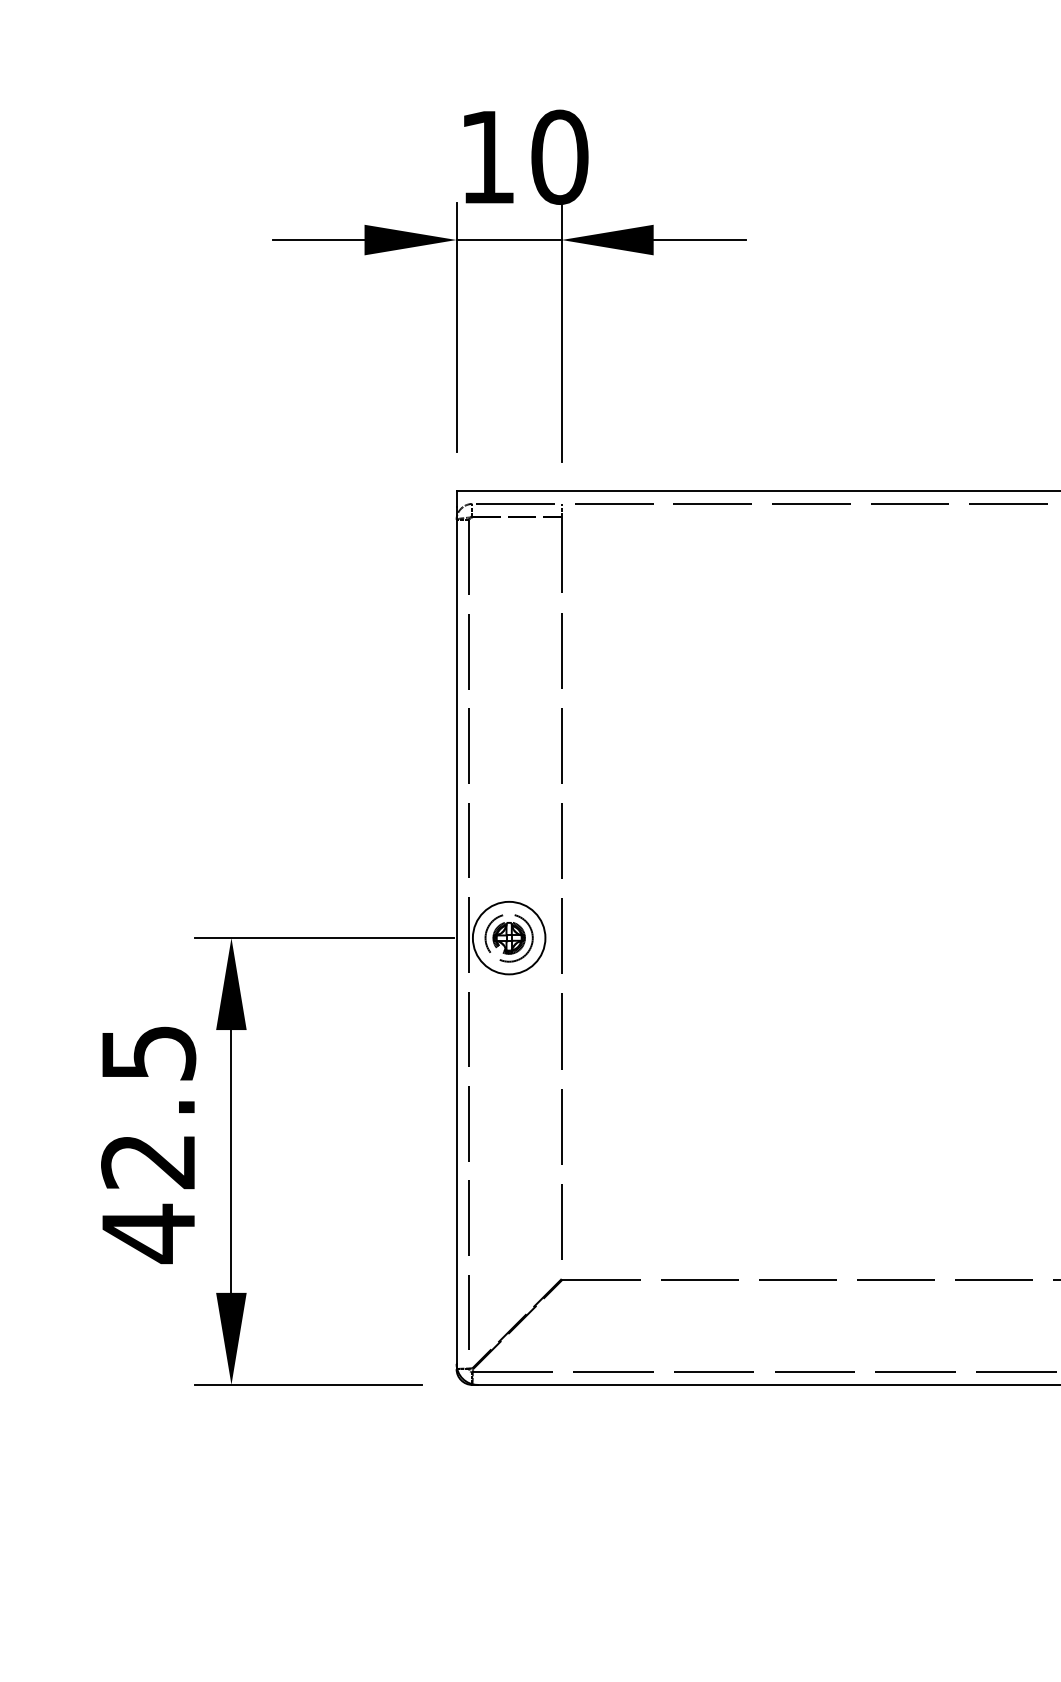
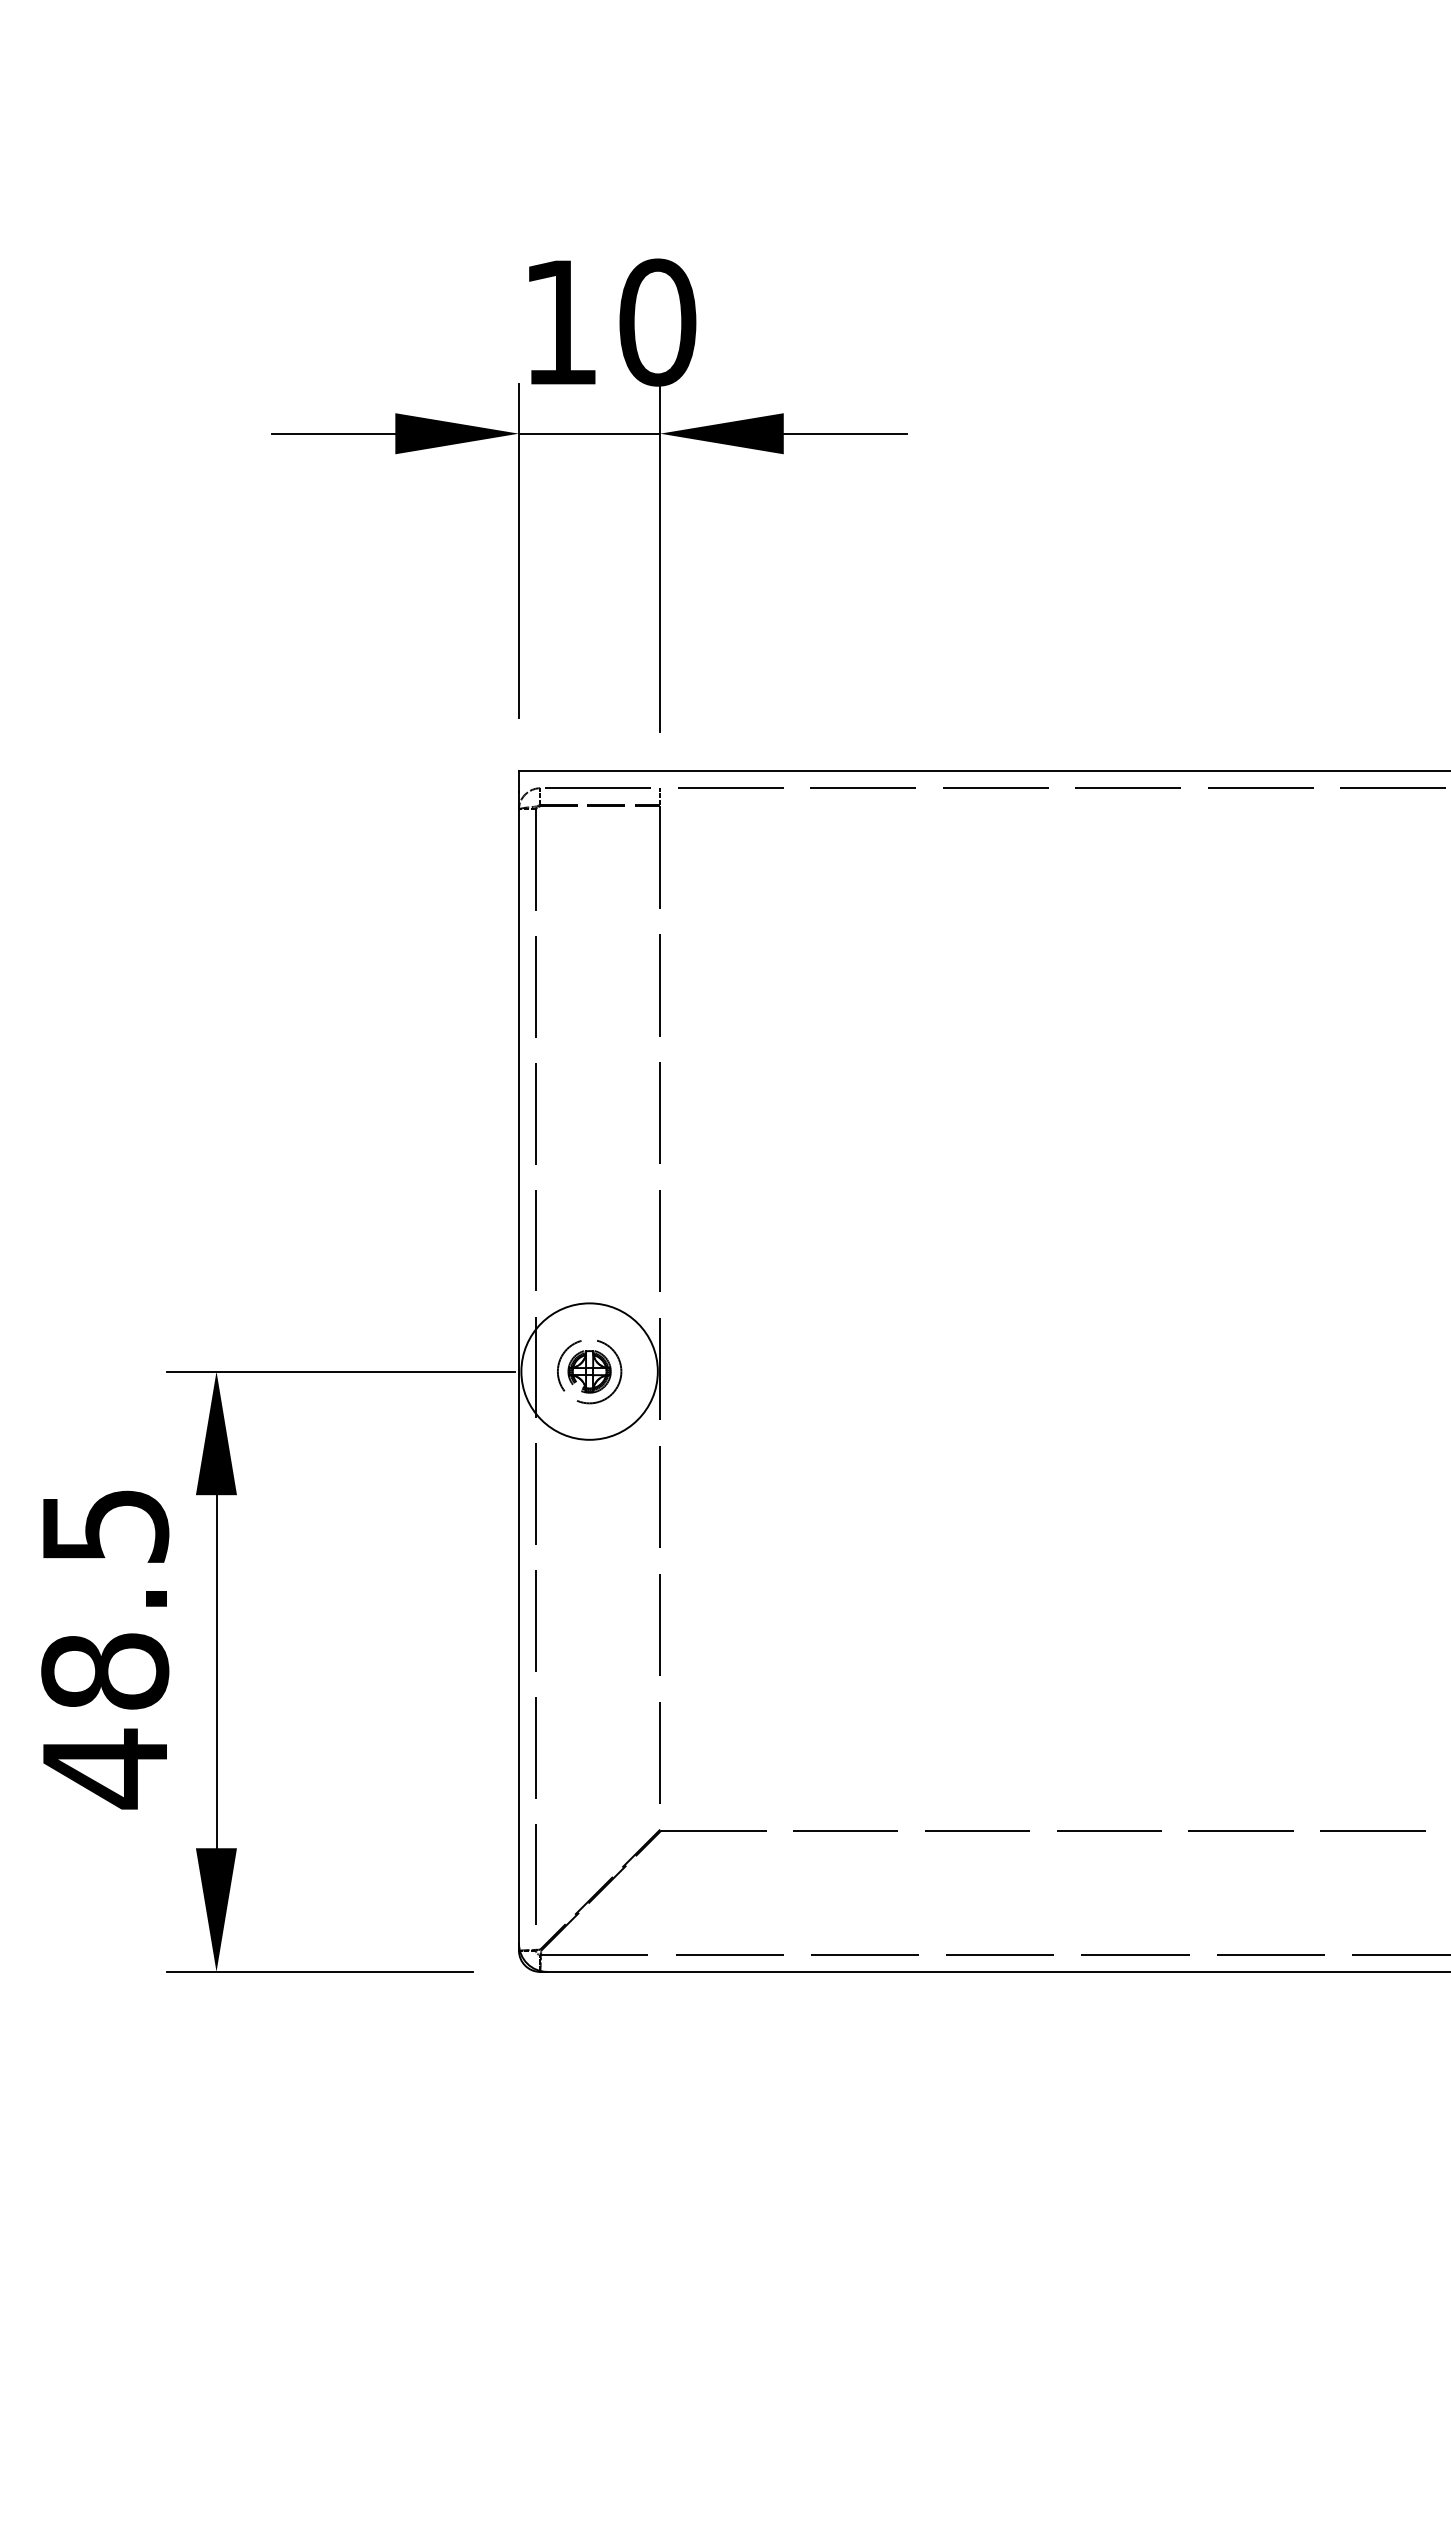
circle: (509, 938) -> (589, 1371), size x1.4
text: (148, 1161) -> (105, 1671), 42.5 -> 48.5

